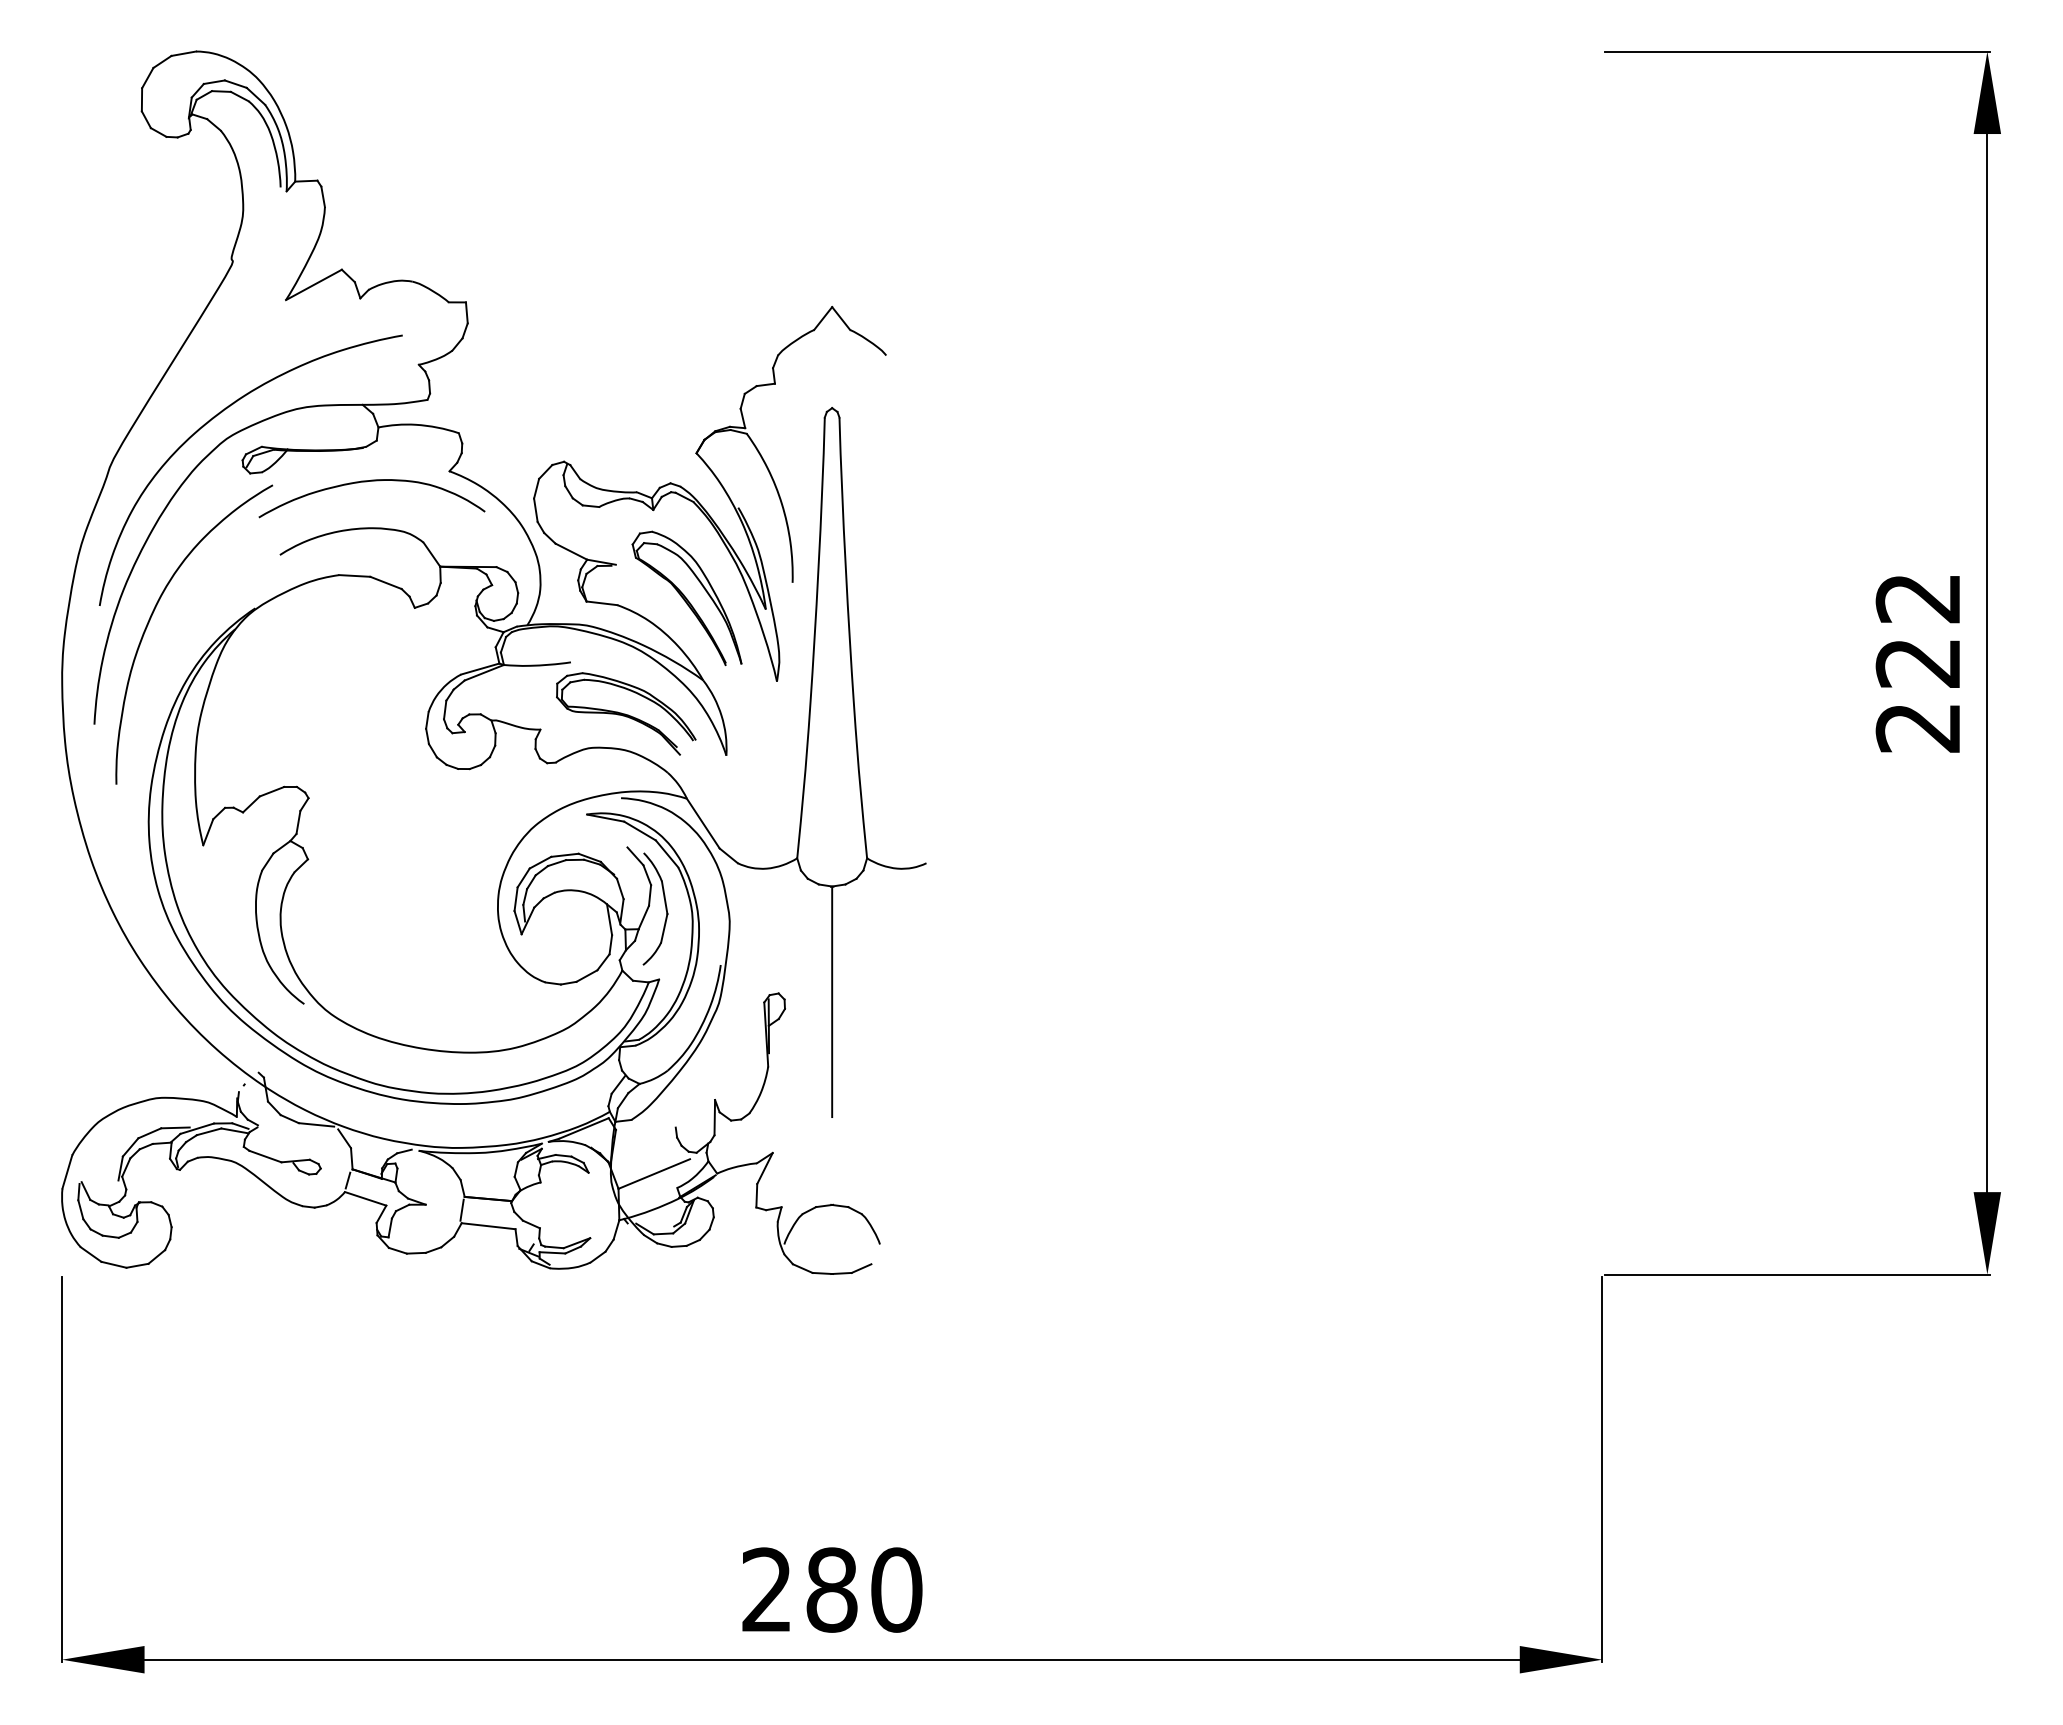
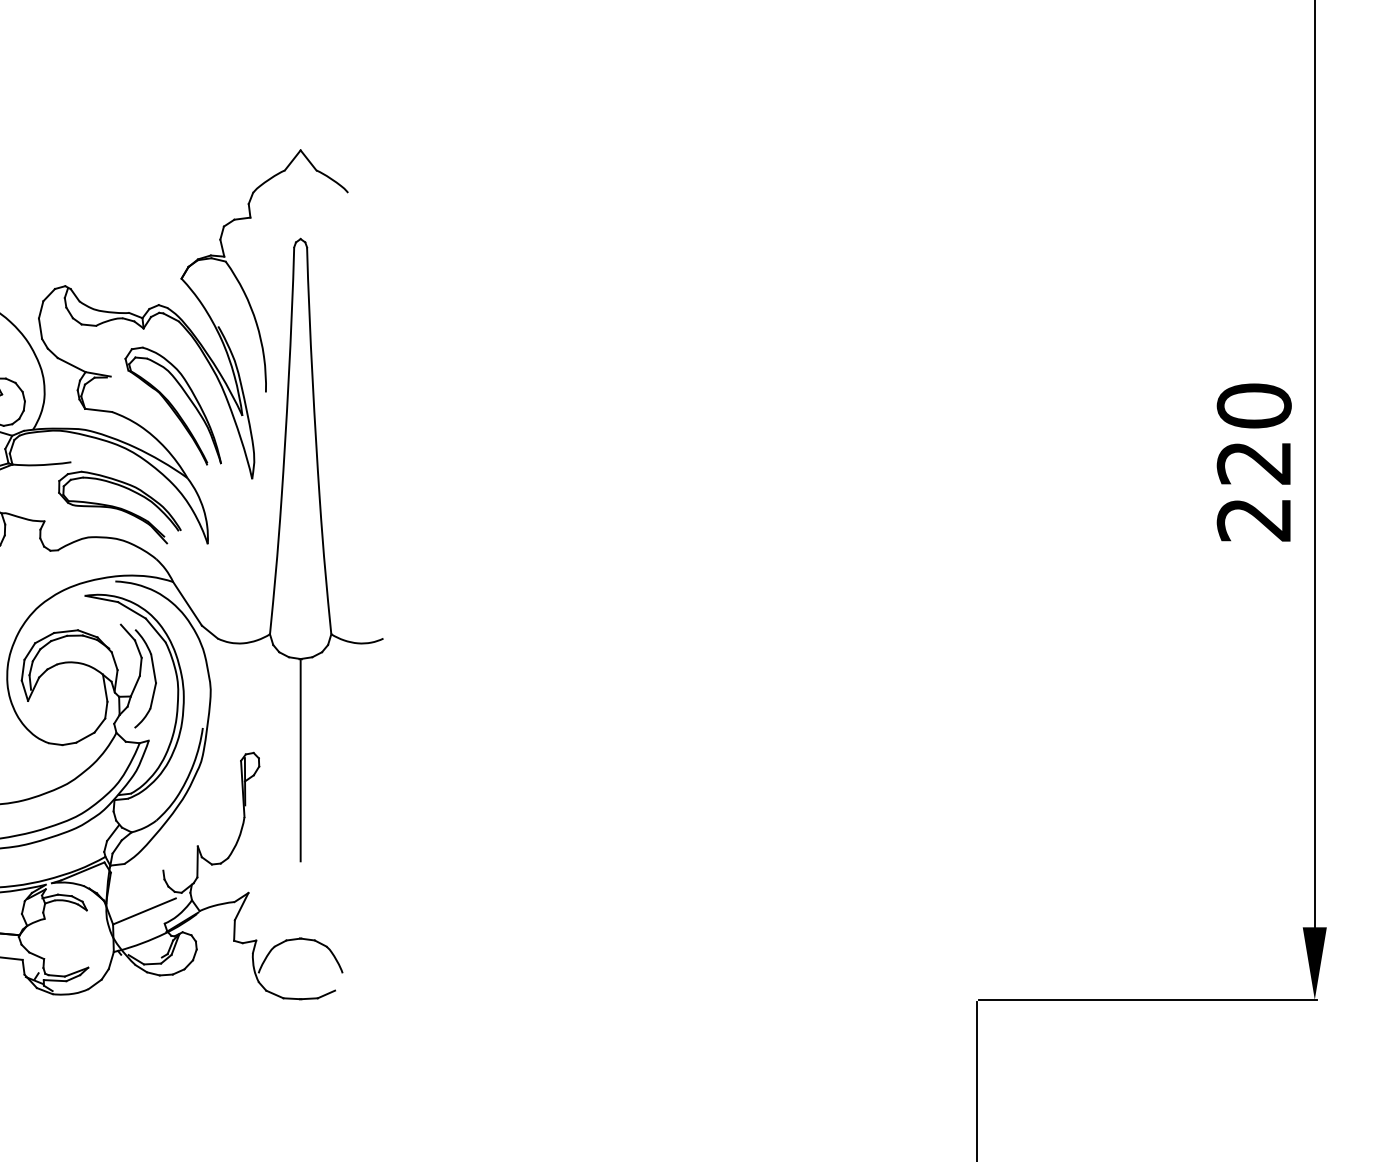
text: (1918, 597) -> (1254, 405), 222 -> 220

